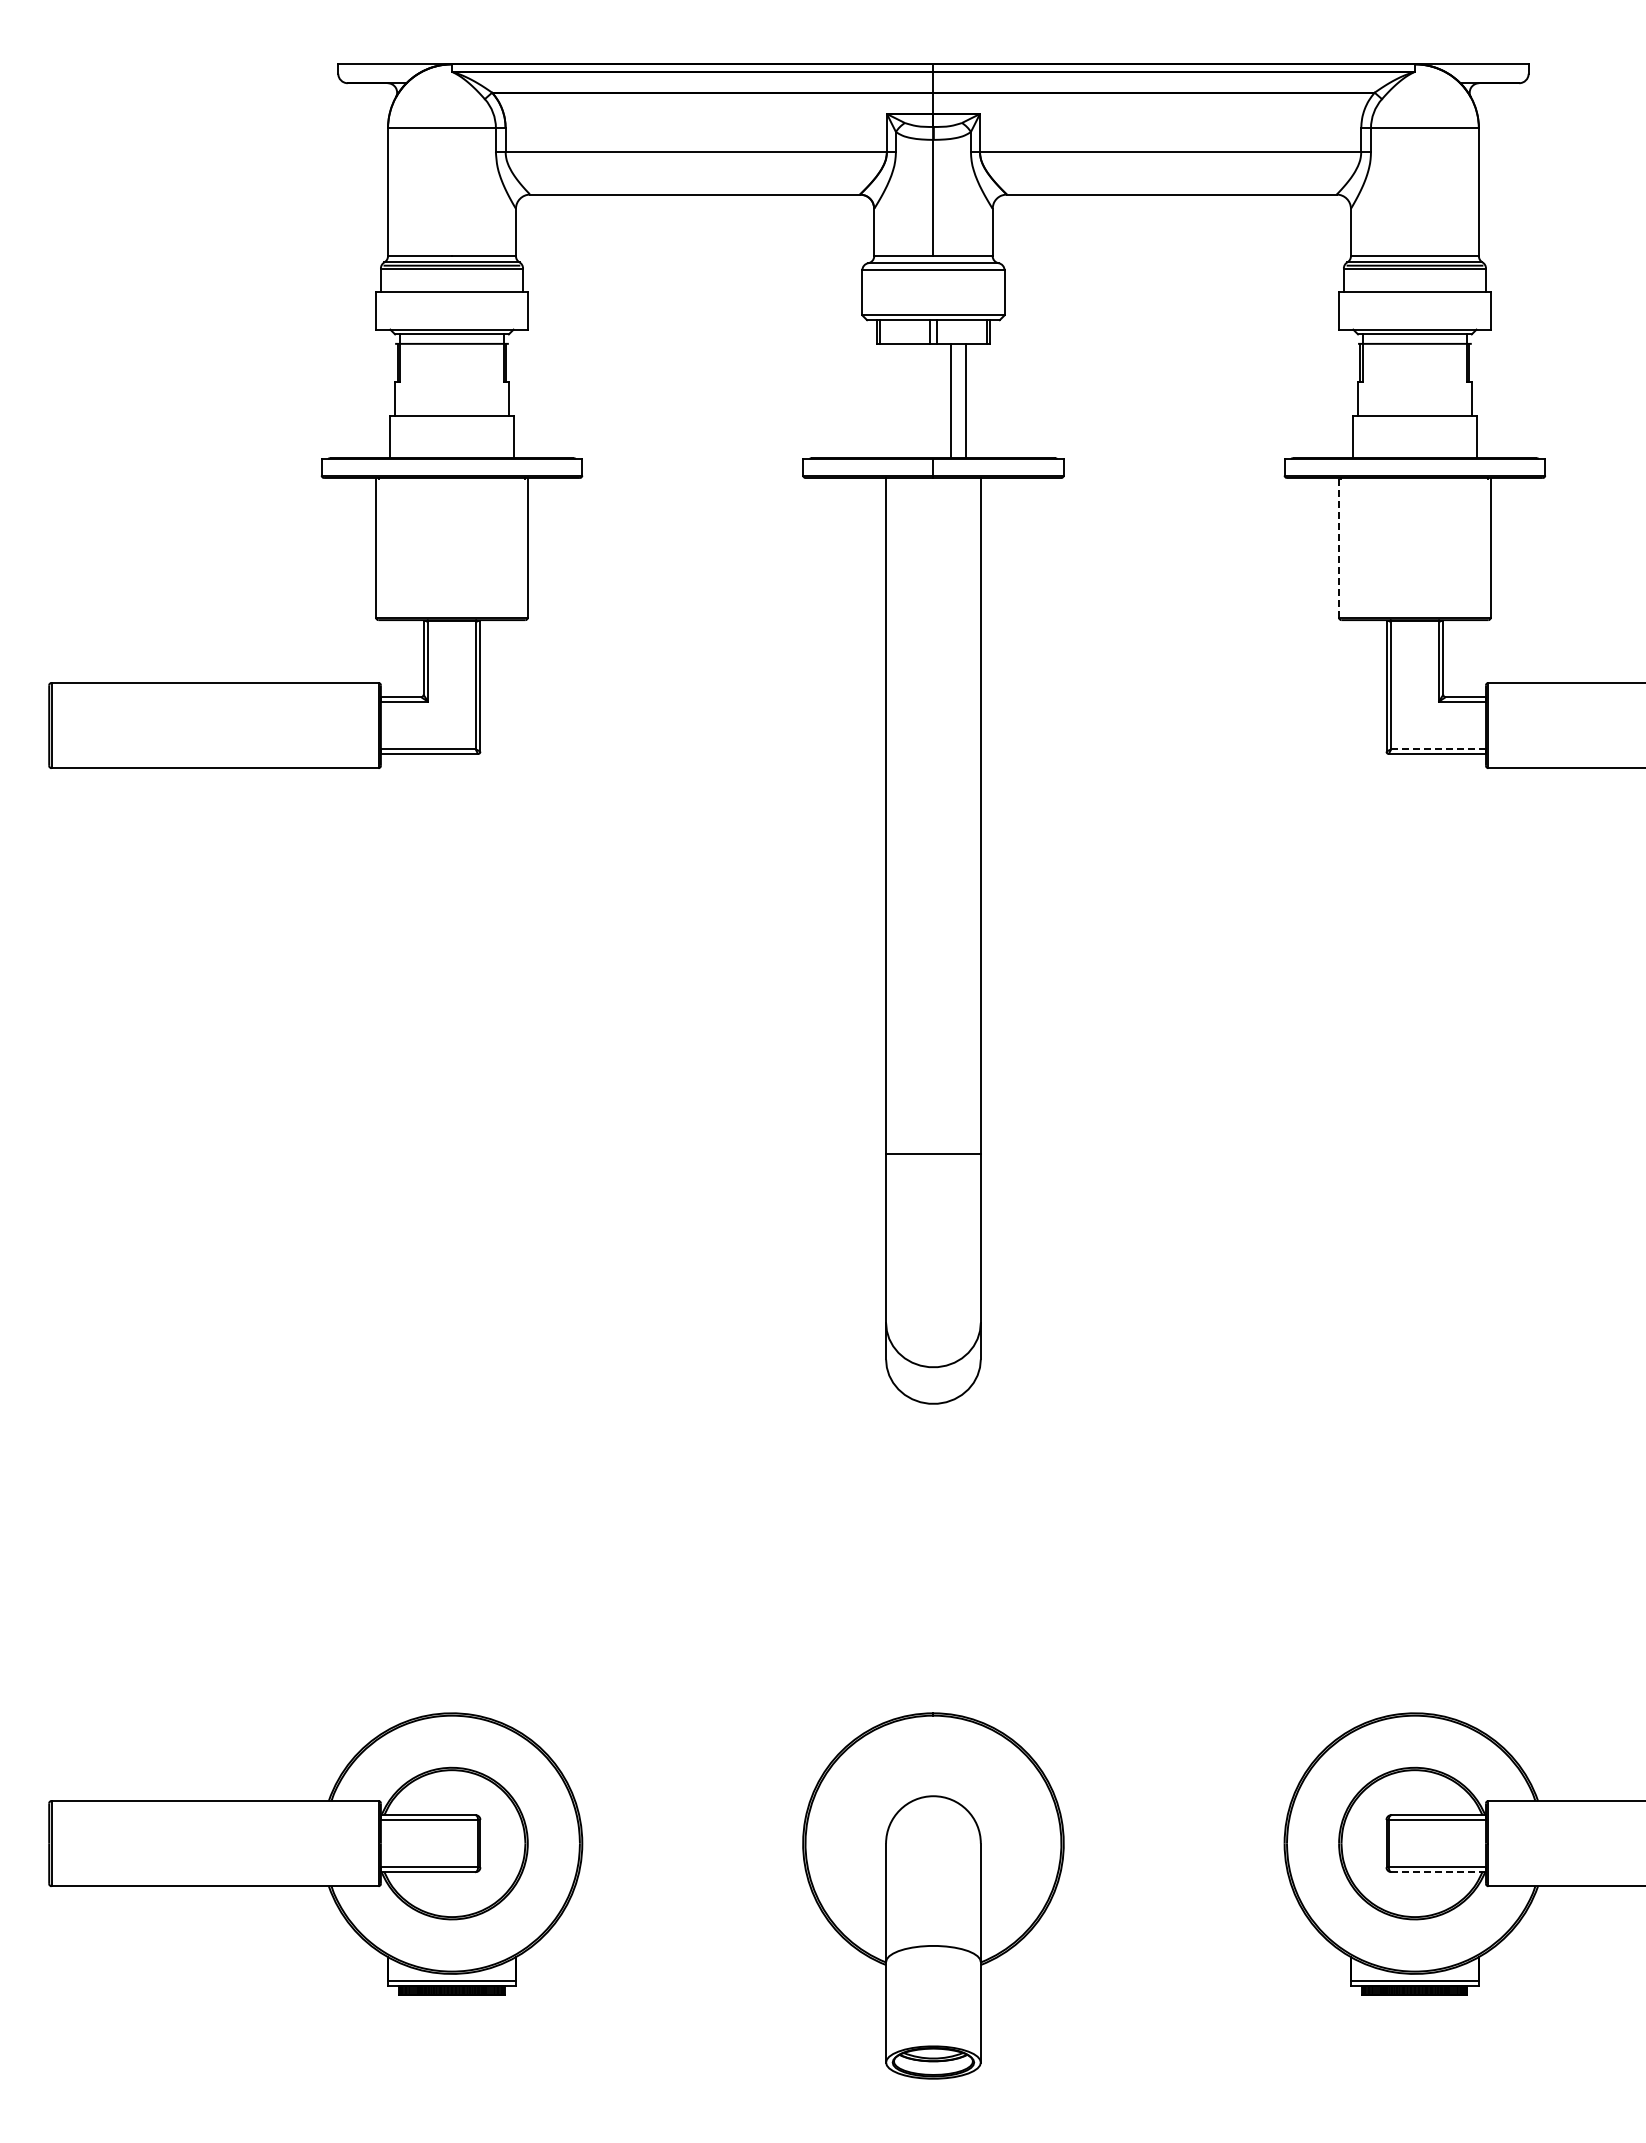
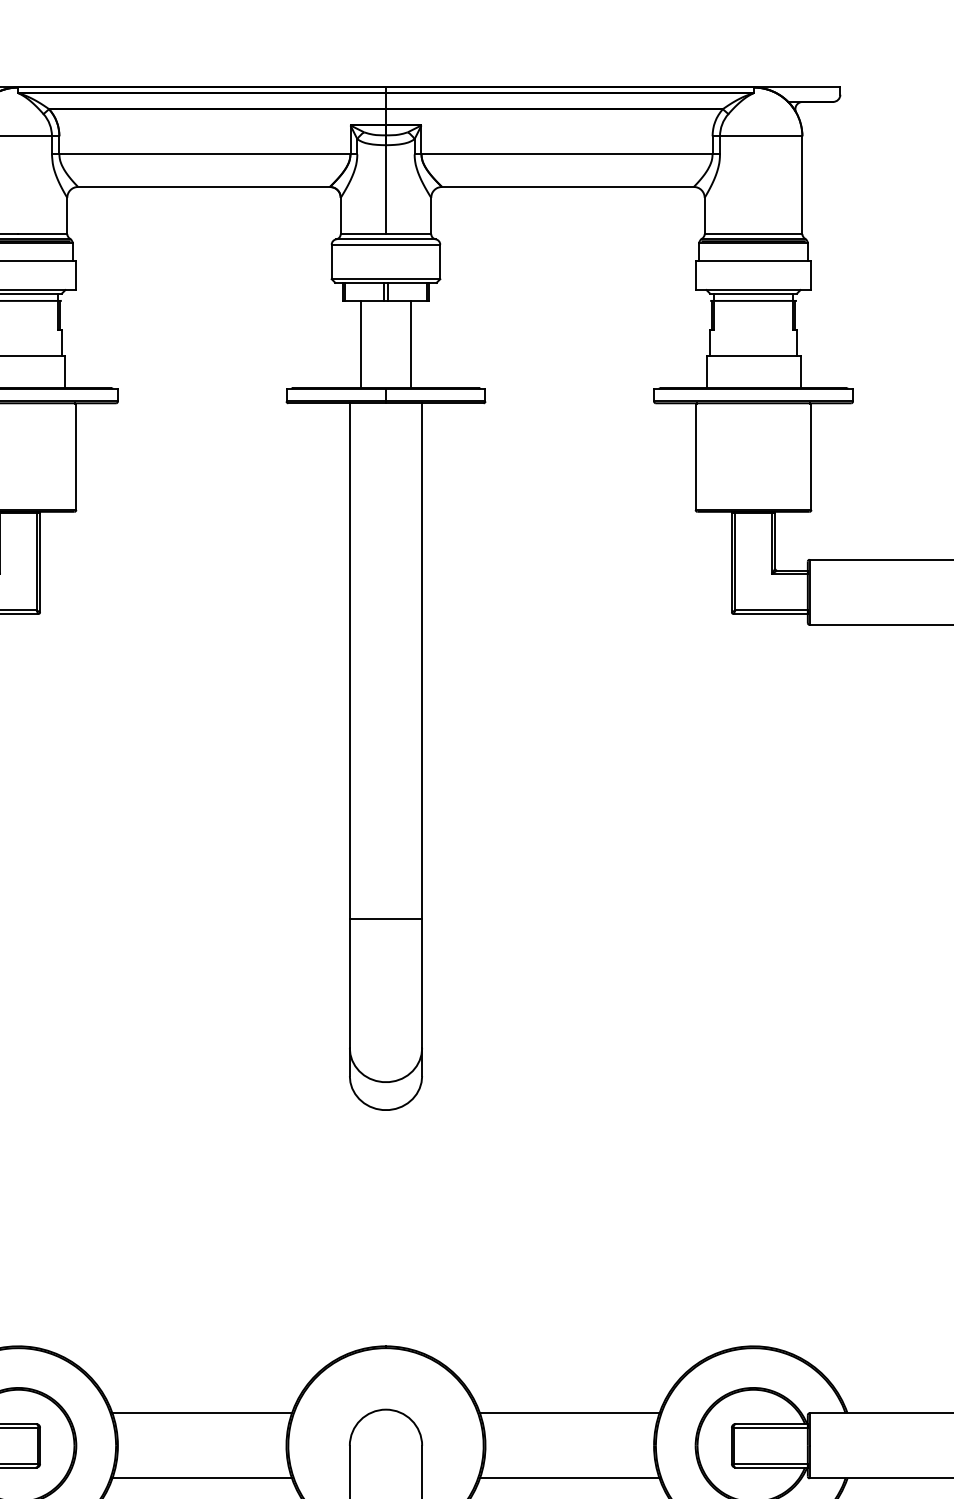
line: (950, 400) -> (360, 344), moved
line: (1339, 549) -> (695, 457), dashed -> solid
line: (1439, 749) -> (772, 610), dashed -> solid
line: (692, 1800) -> (202, 1412), added
line: (1173, 1800) -> (569, 1412), added
line: (1438, 1872) -> (771, 1467), dashed -> solid
line: (692, 1886) -> (202, 1478), added
line: (1173, 1886) -> (569, 1478), added

